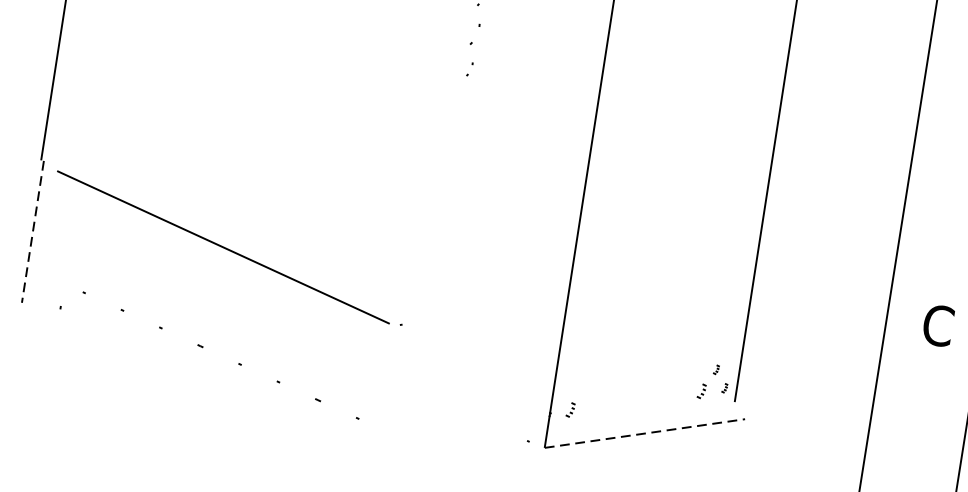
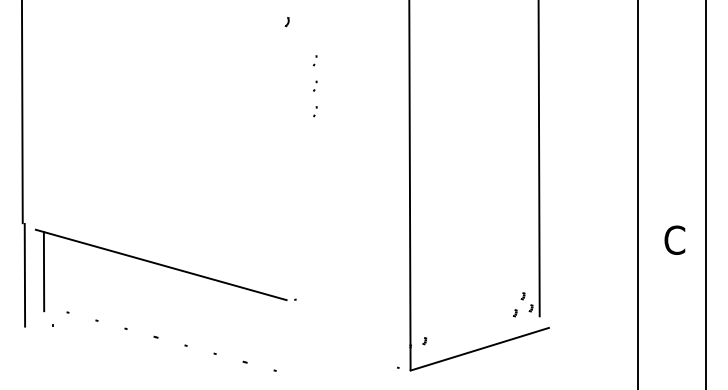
part: (475, 33) -> (315, 85), size x0.62
line: (59, 230) -> (43, 271), added
line: (32, 232) -> (24, 275), dashed -> solid
part: (702, 391) -> (515, 313), size x0.62
part: (570, 410) -> (424, 341), size x0.62
line: (645, 434) -> (480, 349), dashed -> solid

